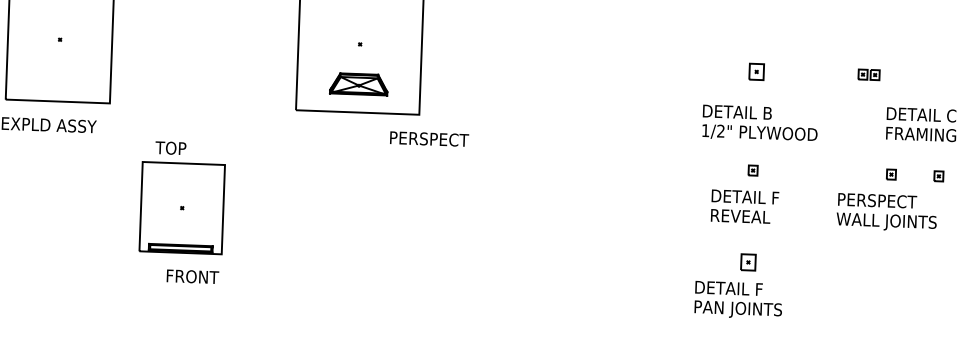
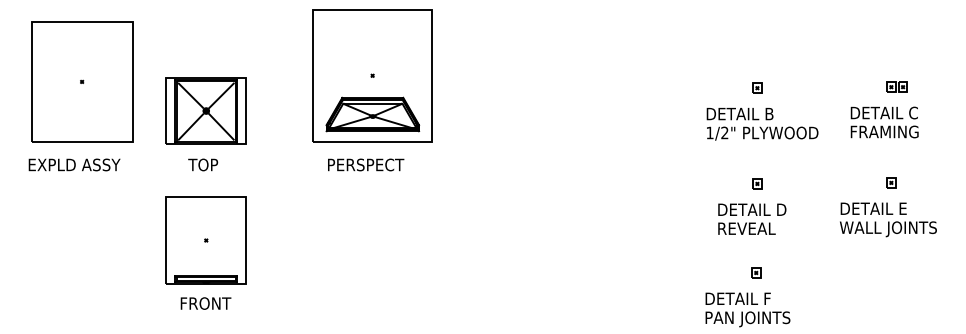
part: (756, 71) -> (757, 87), size x0.62
part: (186, 73) -> (205, 110), added
part: (868, 74) -> (896, 86), moved
part: (358, 84) -> (372, 114), size x1.67
text: (760, 123) -> (762, 124), moved
text: (921, 124) -> (884, 122), moved
text: (429, 138) -> (366, 164), moved
text: (171, 147) -> (203, 164), moved
part: (939, 175) -> (937, 182), removed
text: (778, 197) -> (782, 209), DETAIL F -> DETAIL D
text: (878, 200) -> (879, 208), PERSPECT -> DETAIL E
part: (748, 261) -> (756, 272), size x0.62
text: (192, 276) -> (205, 303), moved

